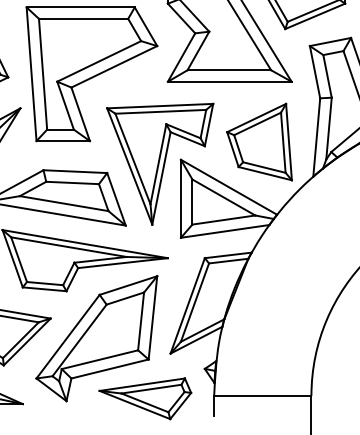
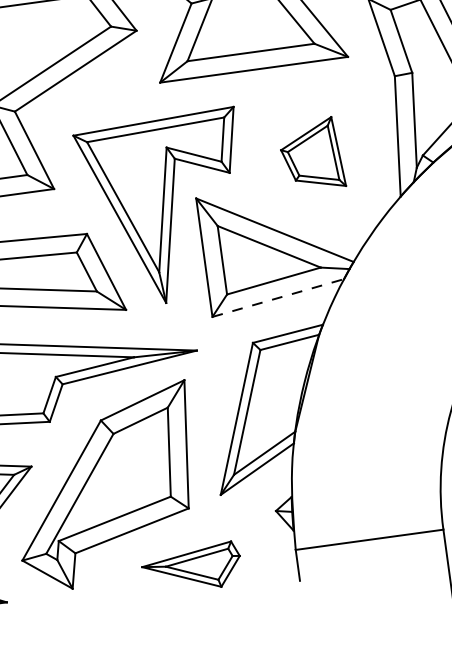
part: (259, 141) -> (311, 154), size x0.6
line: (225, 231) -> (278, 298), solid -> dashed
part: (145, 398) -> (192, 568), size x0.7

